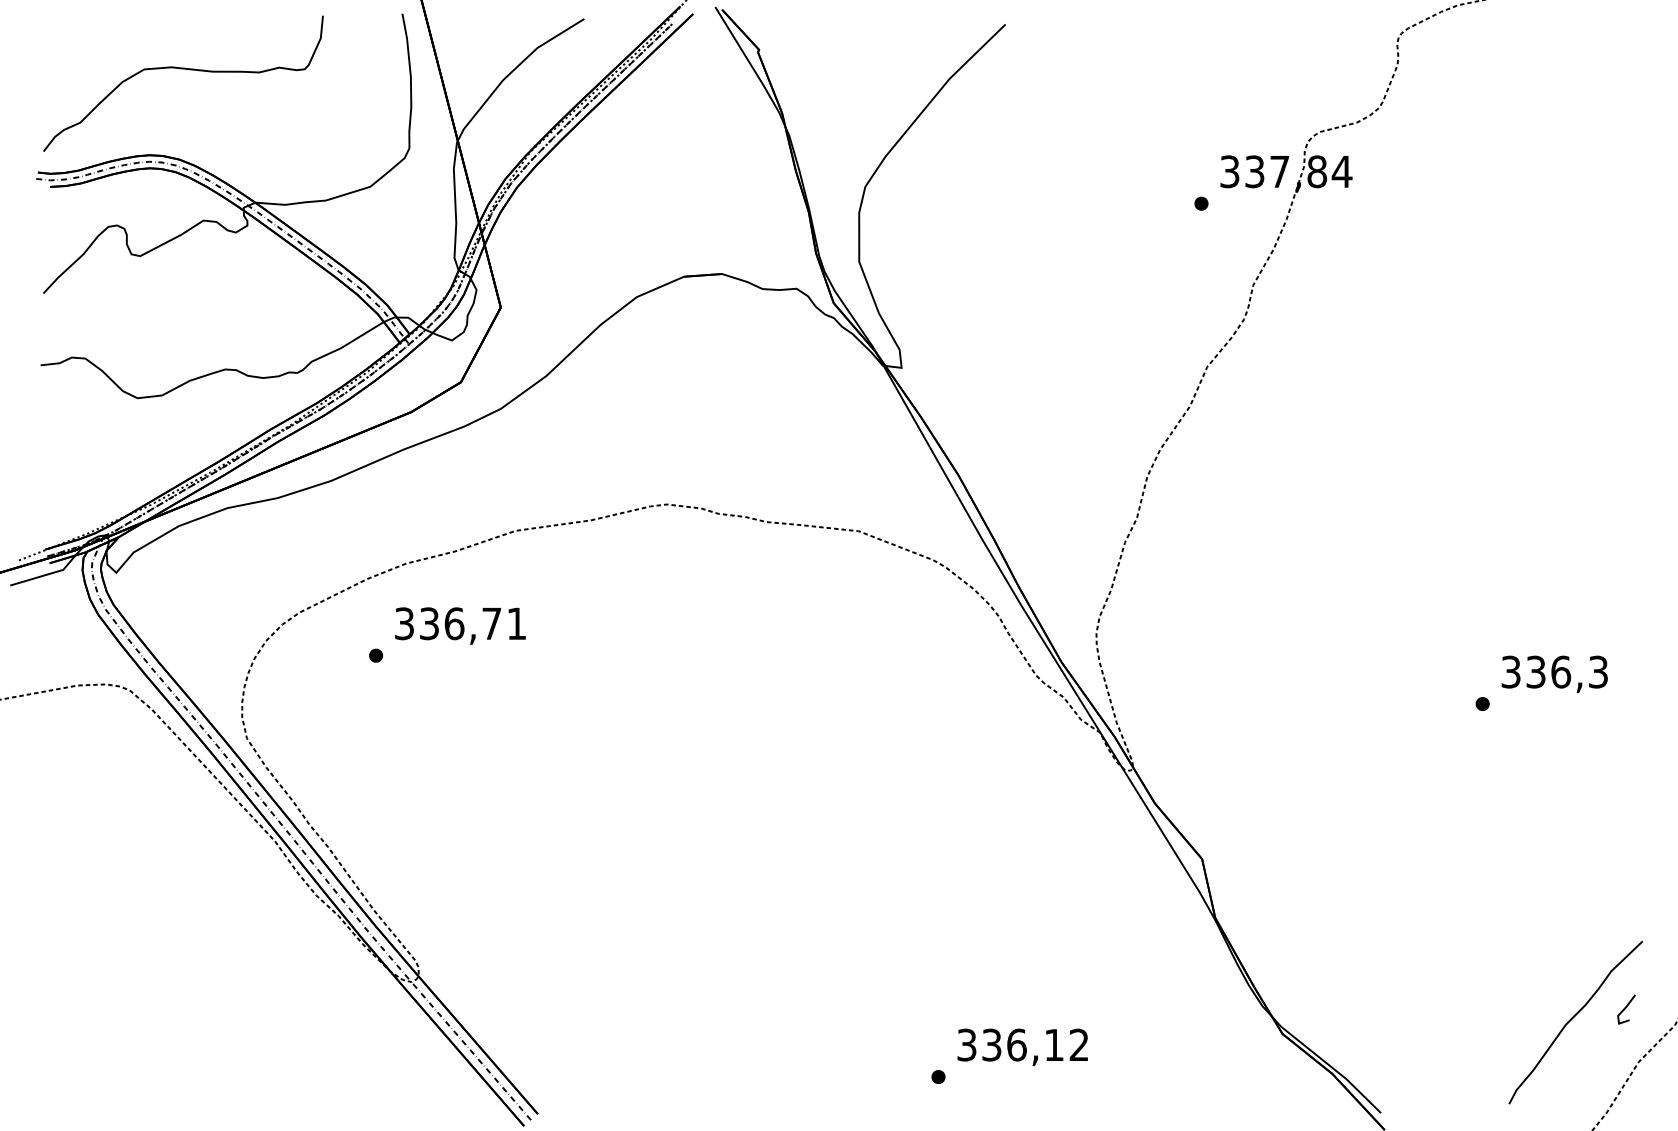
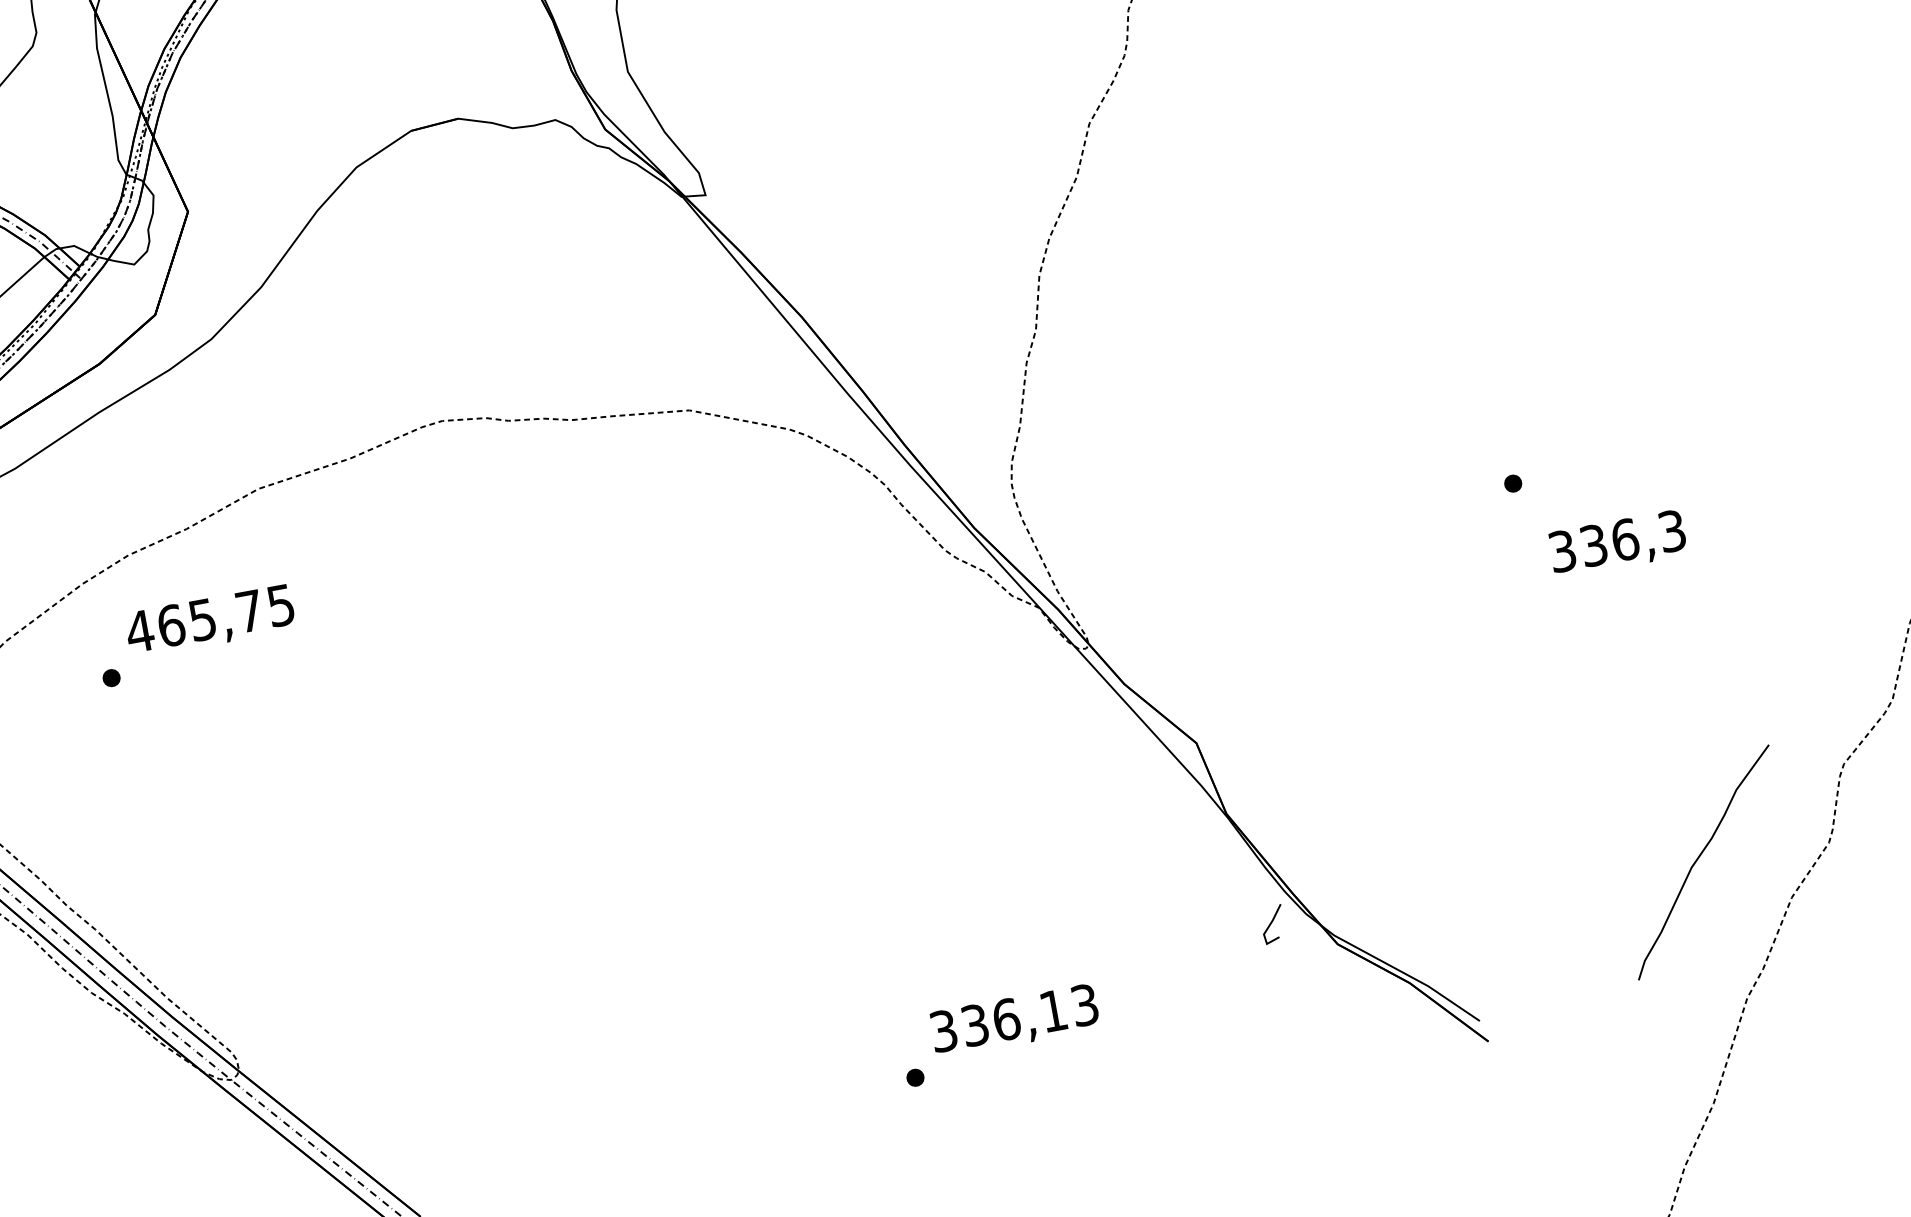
text: (459, 623) -> (208, 618), 336,71 -> 465,75
text: (1554, 673) -> (1617, 543), moved
line: (1626, 1008) -> (1272, 923), moved
text: (1078, 1044) -> (1083, 1004), 336,12 -> 336,13

